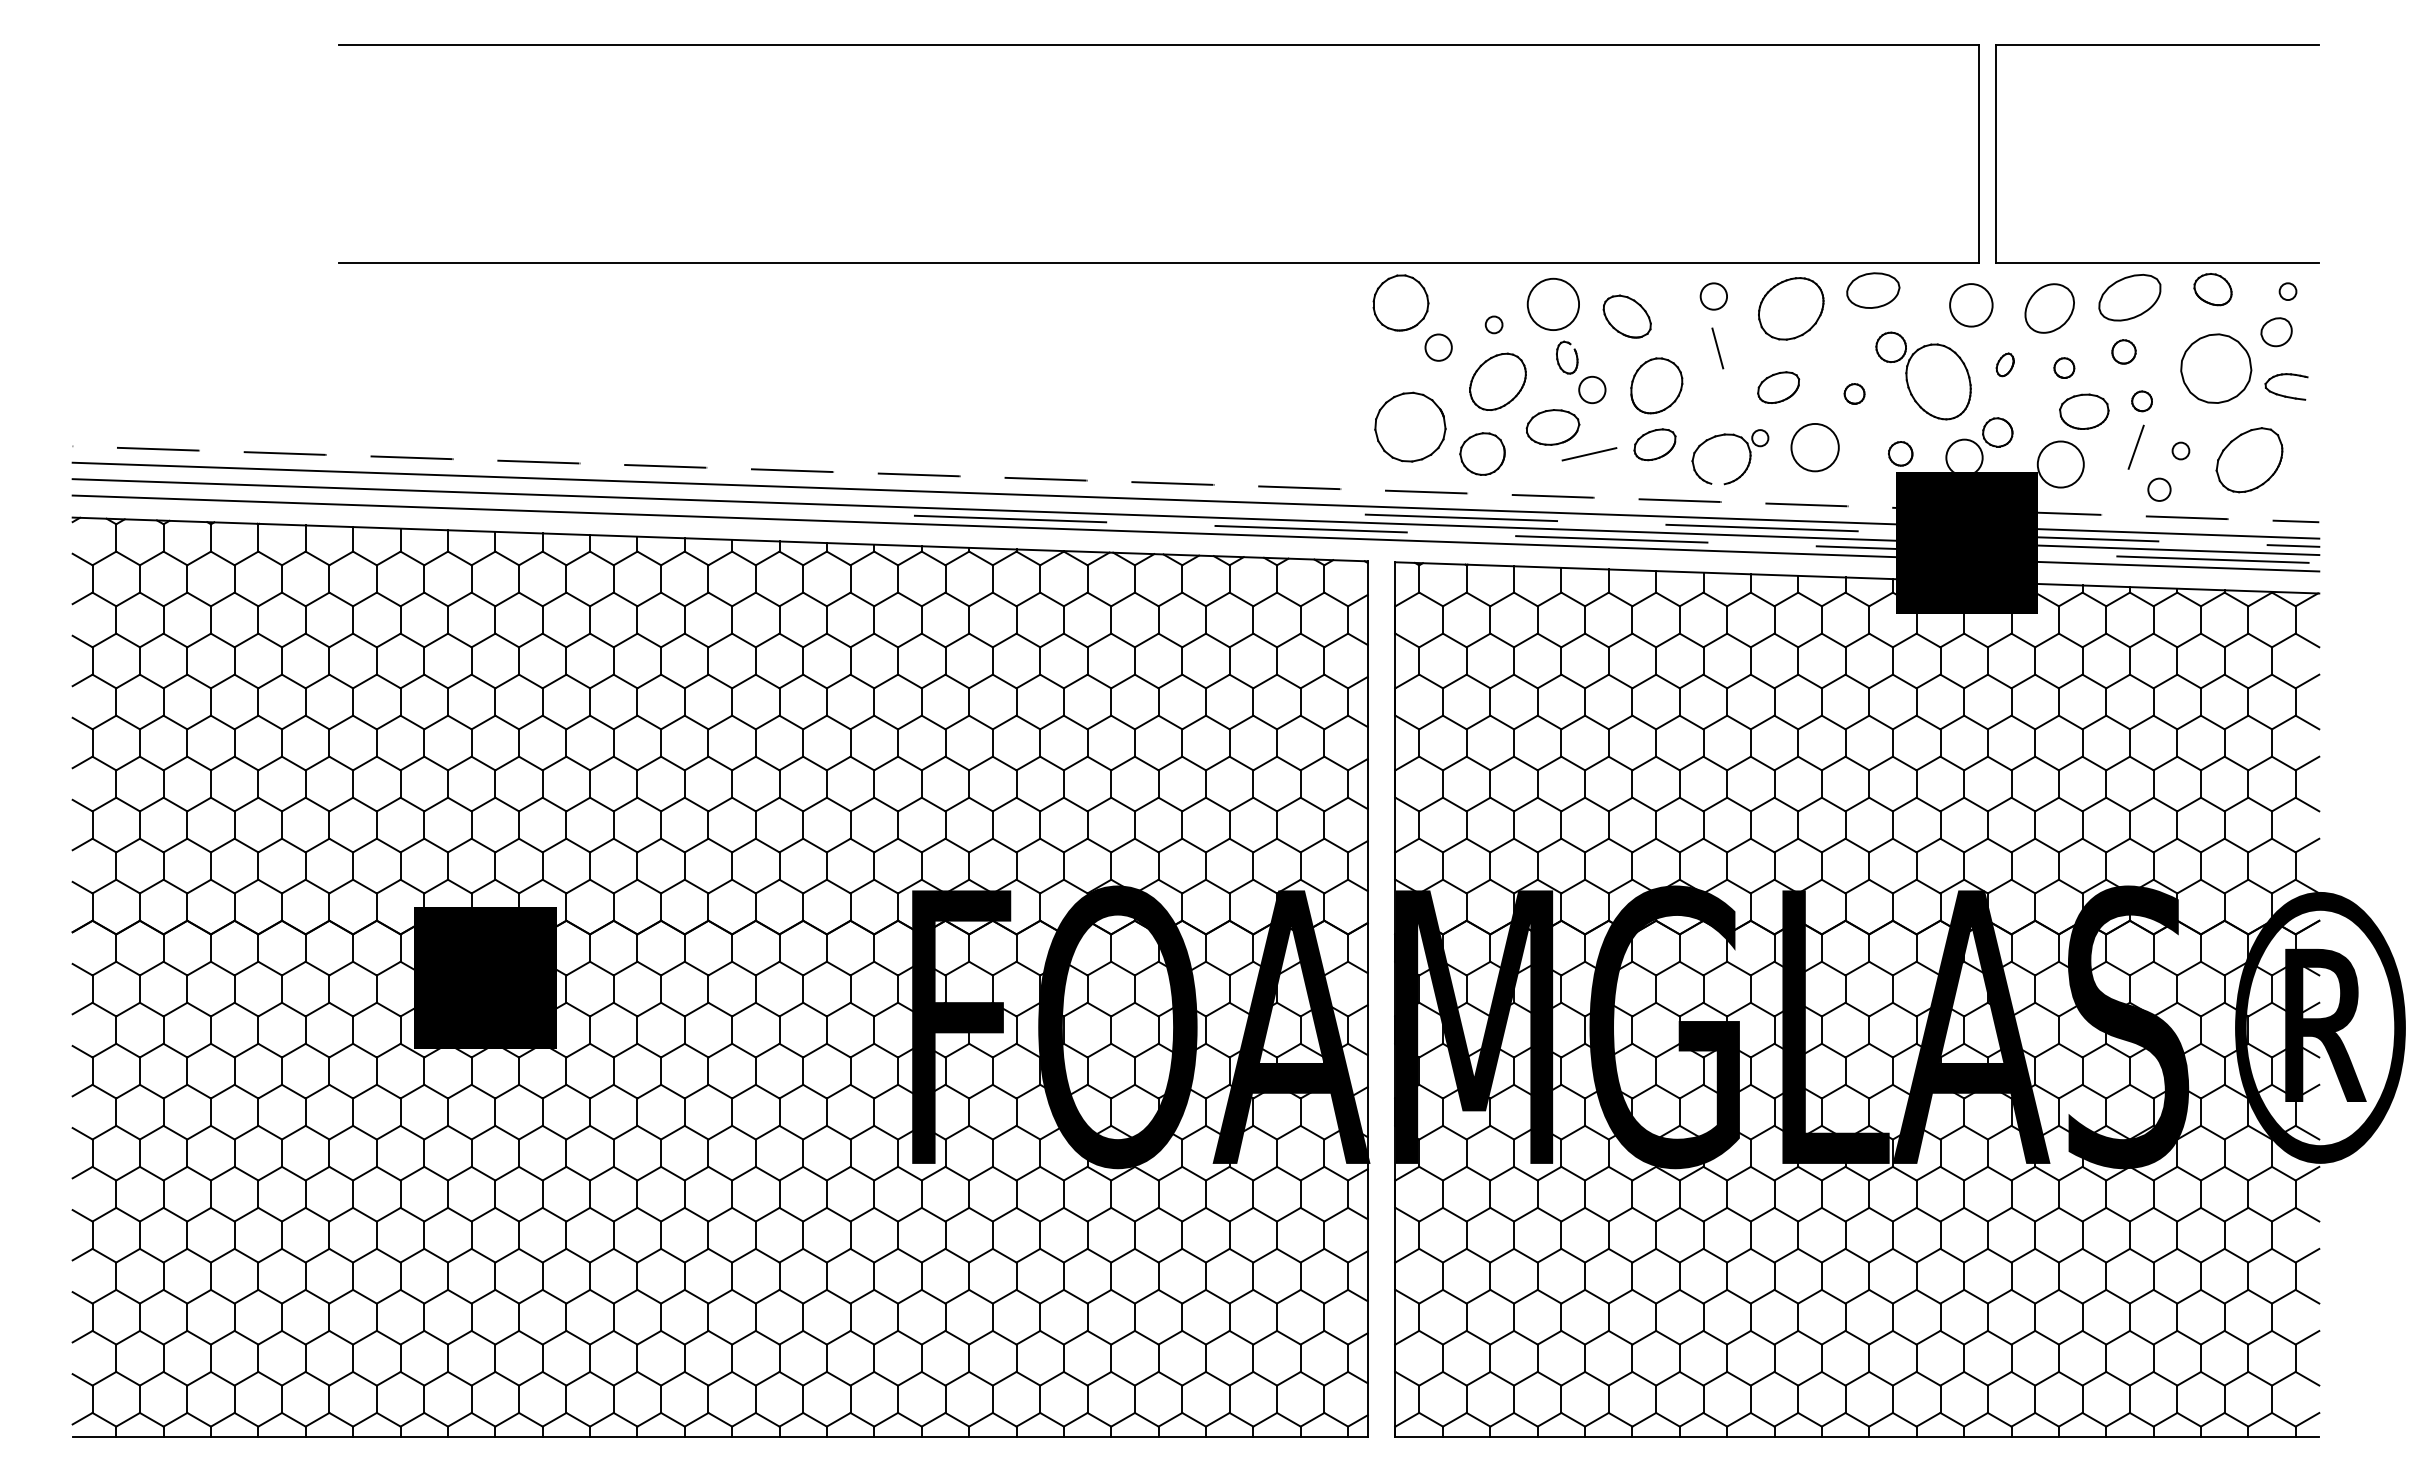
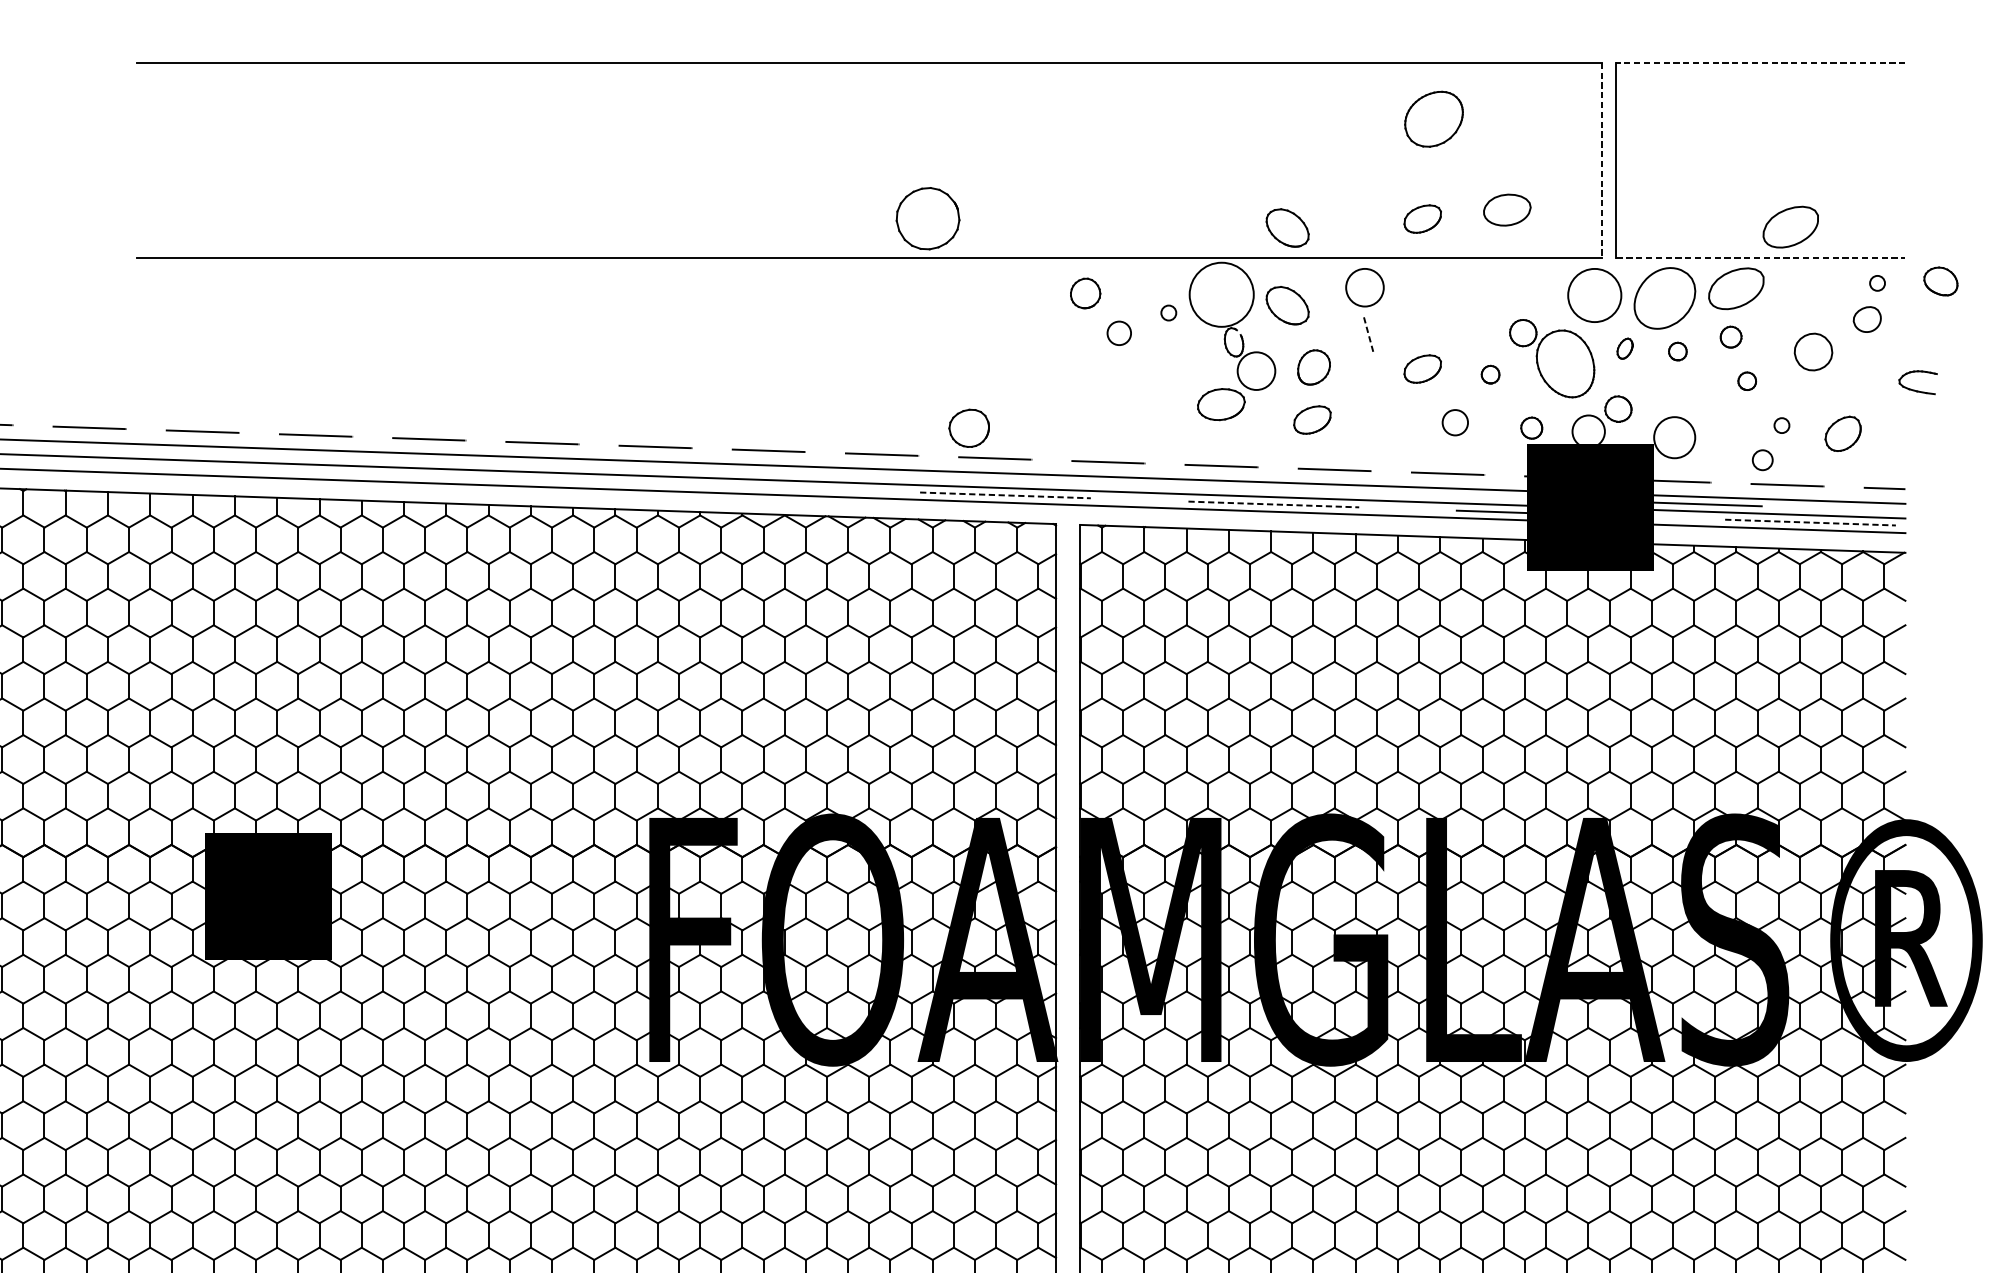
line: (2157, 44) -> (1761, 62), solid -> dashed
line: (1979, 154) -> (1602, 160), solid -> dashed
part: (1778, 219) -> (1422, 218), added
part: (2190, 228) -> (1790, 226), added
part: (1626, 229) -> (1286, 227), added
line: (2157, 263) -> (1761, 258), solid -> dashed
part: (2212, 289) -> (1940, 281), moved
part: (1873, 290) -> (1507, 210), moved
circle: (1713, 296) -> (1364, 287), size x1.6
part: (1400, 302) -> (1085, 293), size x0.6
circle: (1553, 304) -> (1221, 294), size x1.4
circle: (1971, 305) -> (1594, 295), size x1.4
part: (1791, 308) -> (1434, 118), moved
part: (2049, 308) -> (1664, 298), size x1.4
line: (1717, 348) -> (1368, 334), solid -> dashed
part: (2216, 368) -> (1813, 351), size x0.6
part: (1497, 381) -> (1171, 363), removed
part: (1656, 385) -> (1313, 367), size x0.7
circle: (1592, 389) -> (1256, 370), size x1.6
part: (2286, 395) -> (1918, 390), moved
part: (2084, 411) -> (1695, 390), removed
part: (1410, 426) -> (928, 218), moved
line: (2135, 446) -> (1741, 421), removed
circle: (1814, 447) -> (1454, 422), size x0.6
part: (1482, 453) -> (969, 427), moved
line: (1589, 454) -> (1253, 428), removed
part: (2249, 460) -> (1843, 434), size x0.6
part: (1747, 464) -> (1394, 437), removed
line: (1461, 517) -> (1139, 484), removed
line: (1010, 518) -> (737, 485), removed
line: (1761, 527) -> (1407, 493), removed
line: (1311, 529) -> (1005, 495), solid -> dashed
line: (1611, 539) -> (1273, 504), solid -> dashed
line: (2293, 545) -> (1882, 509), removed
line: (2212, 559) -> (1810, 522), solid -> dashed

